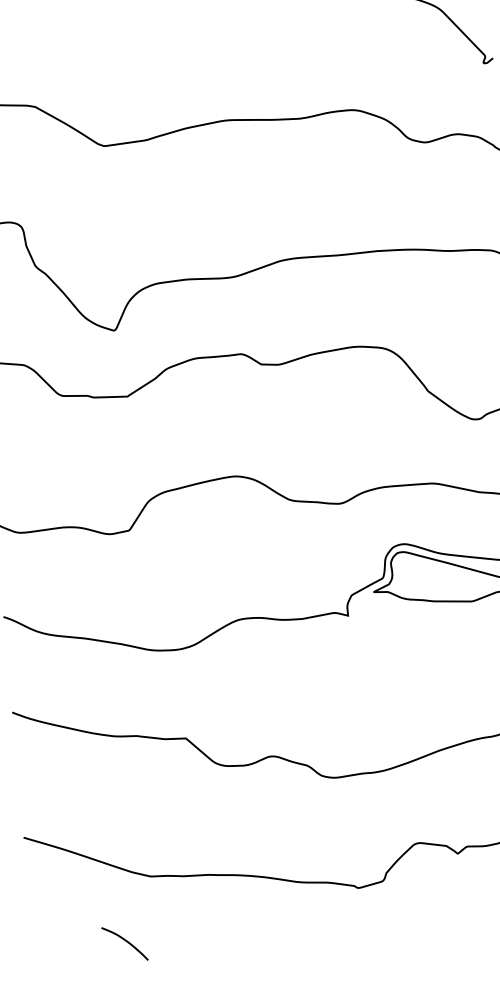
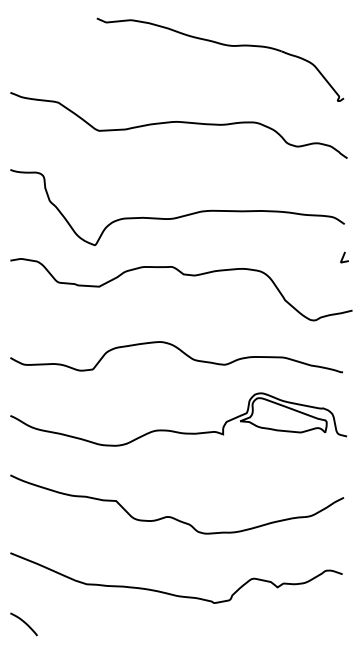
curve: (125, 942) -> (24, 623), moved

